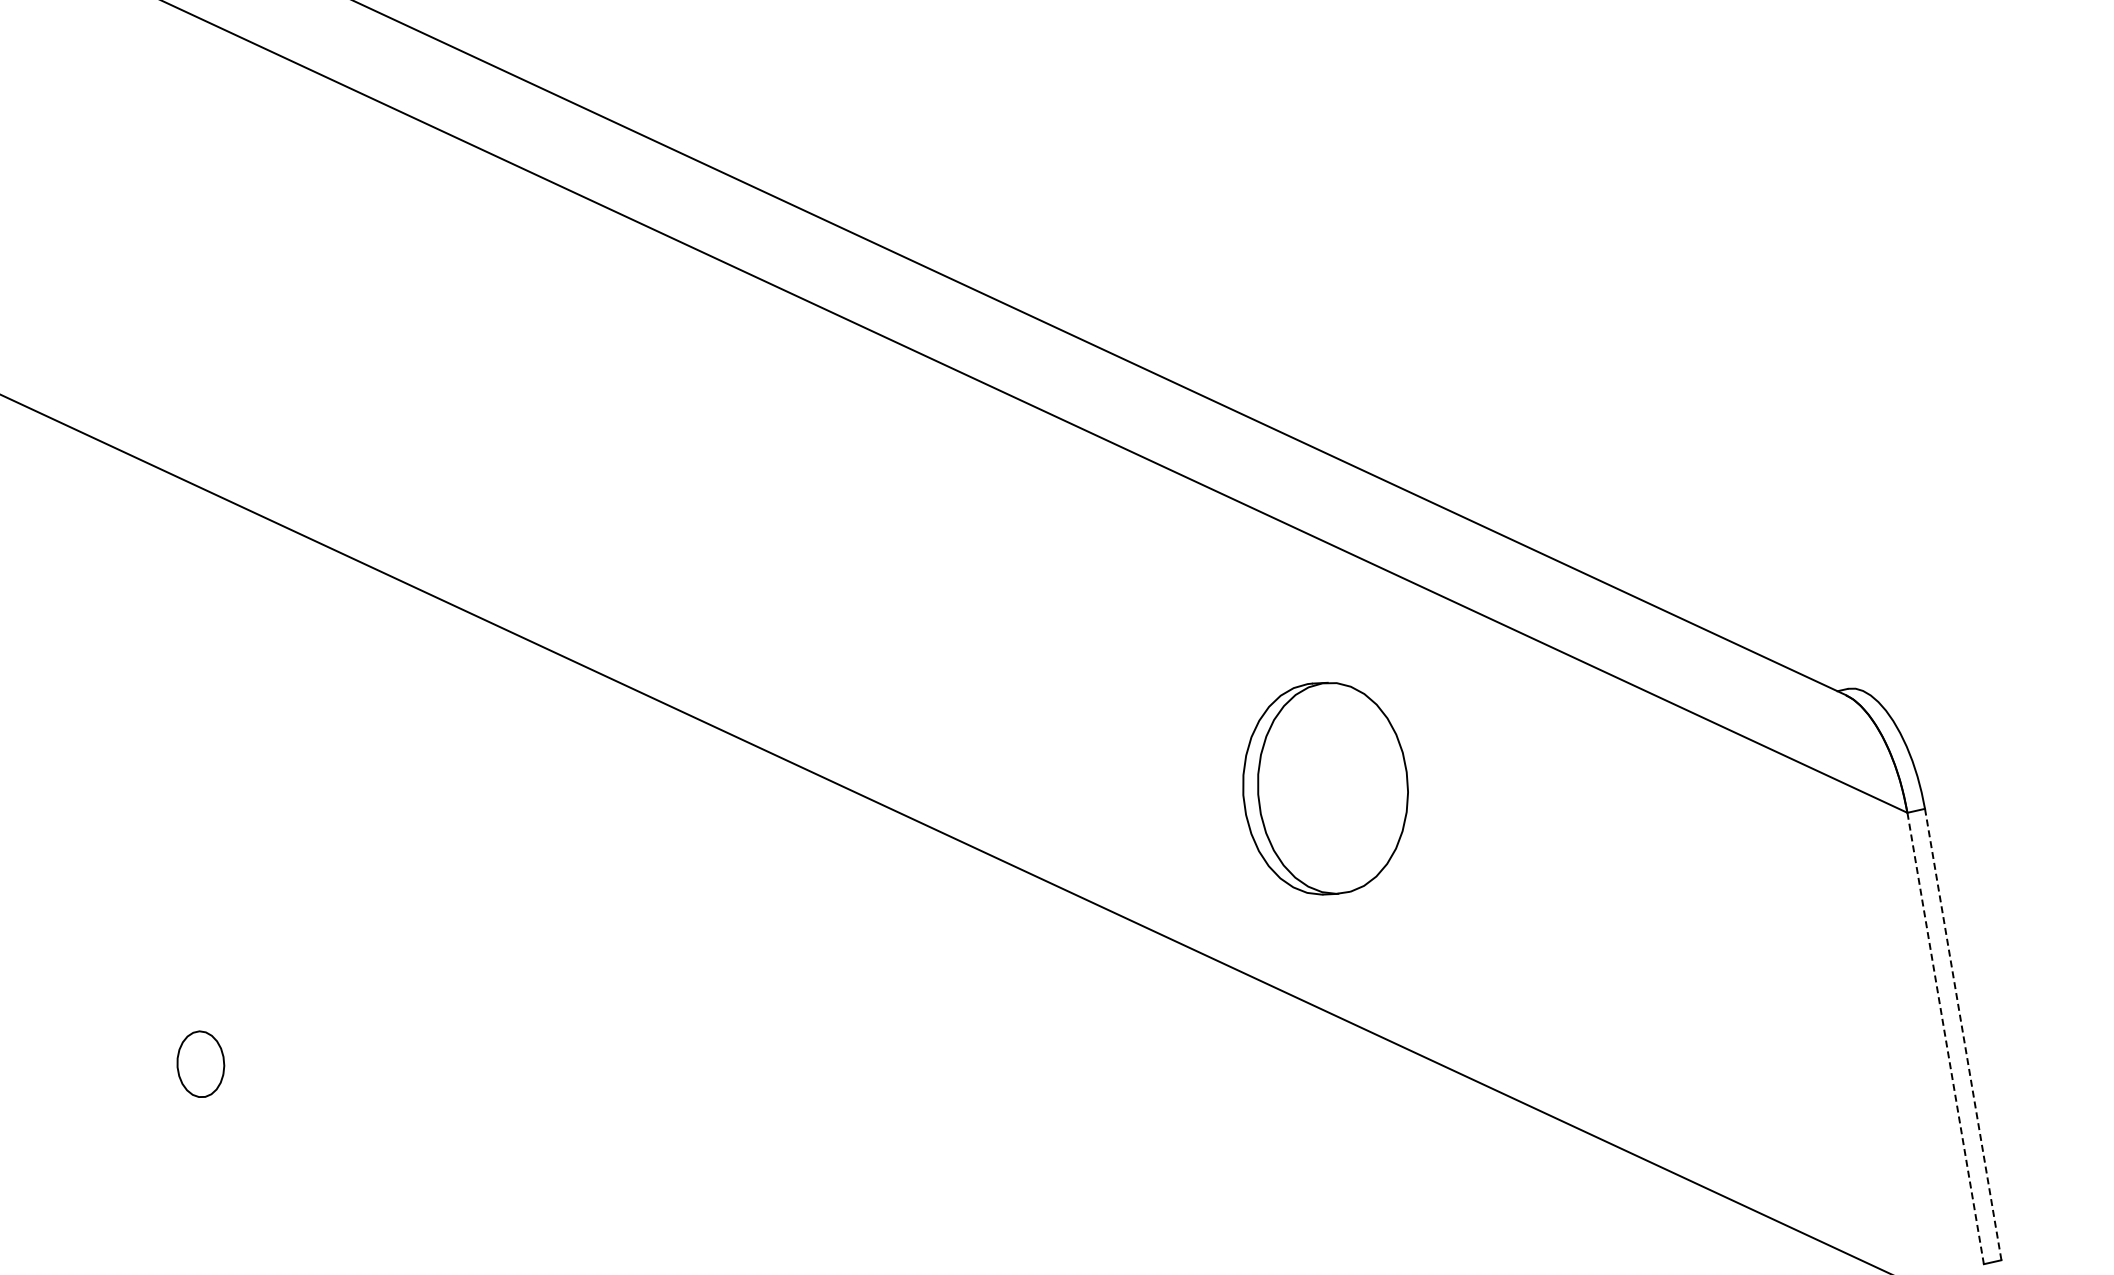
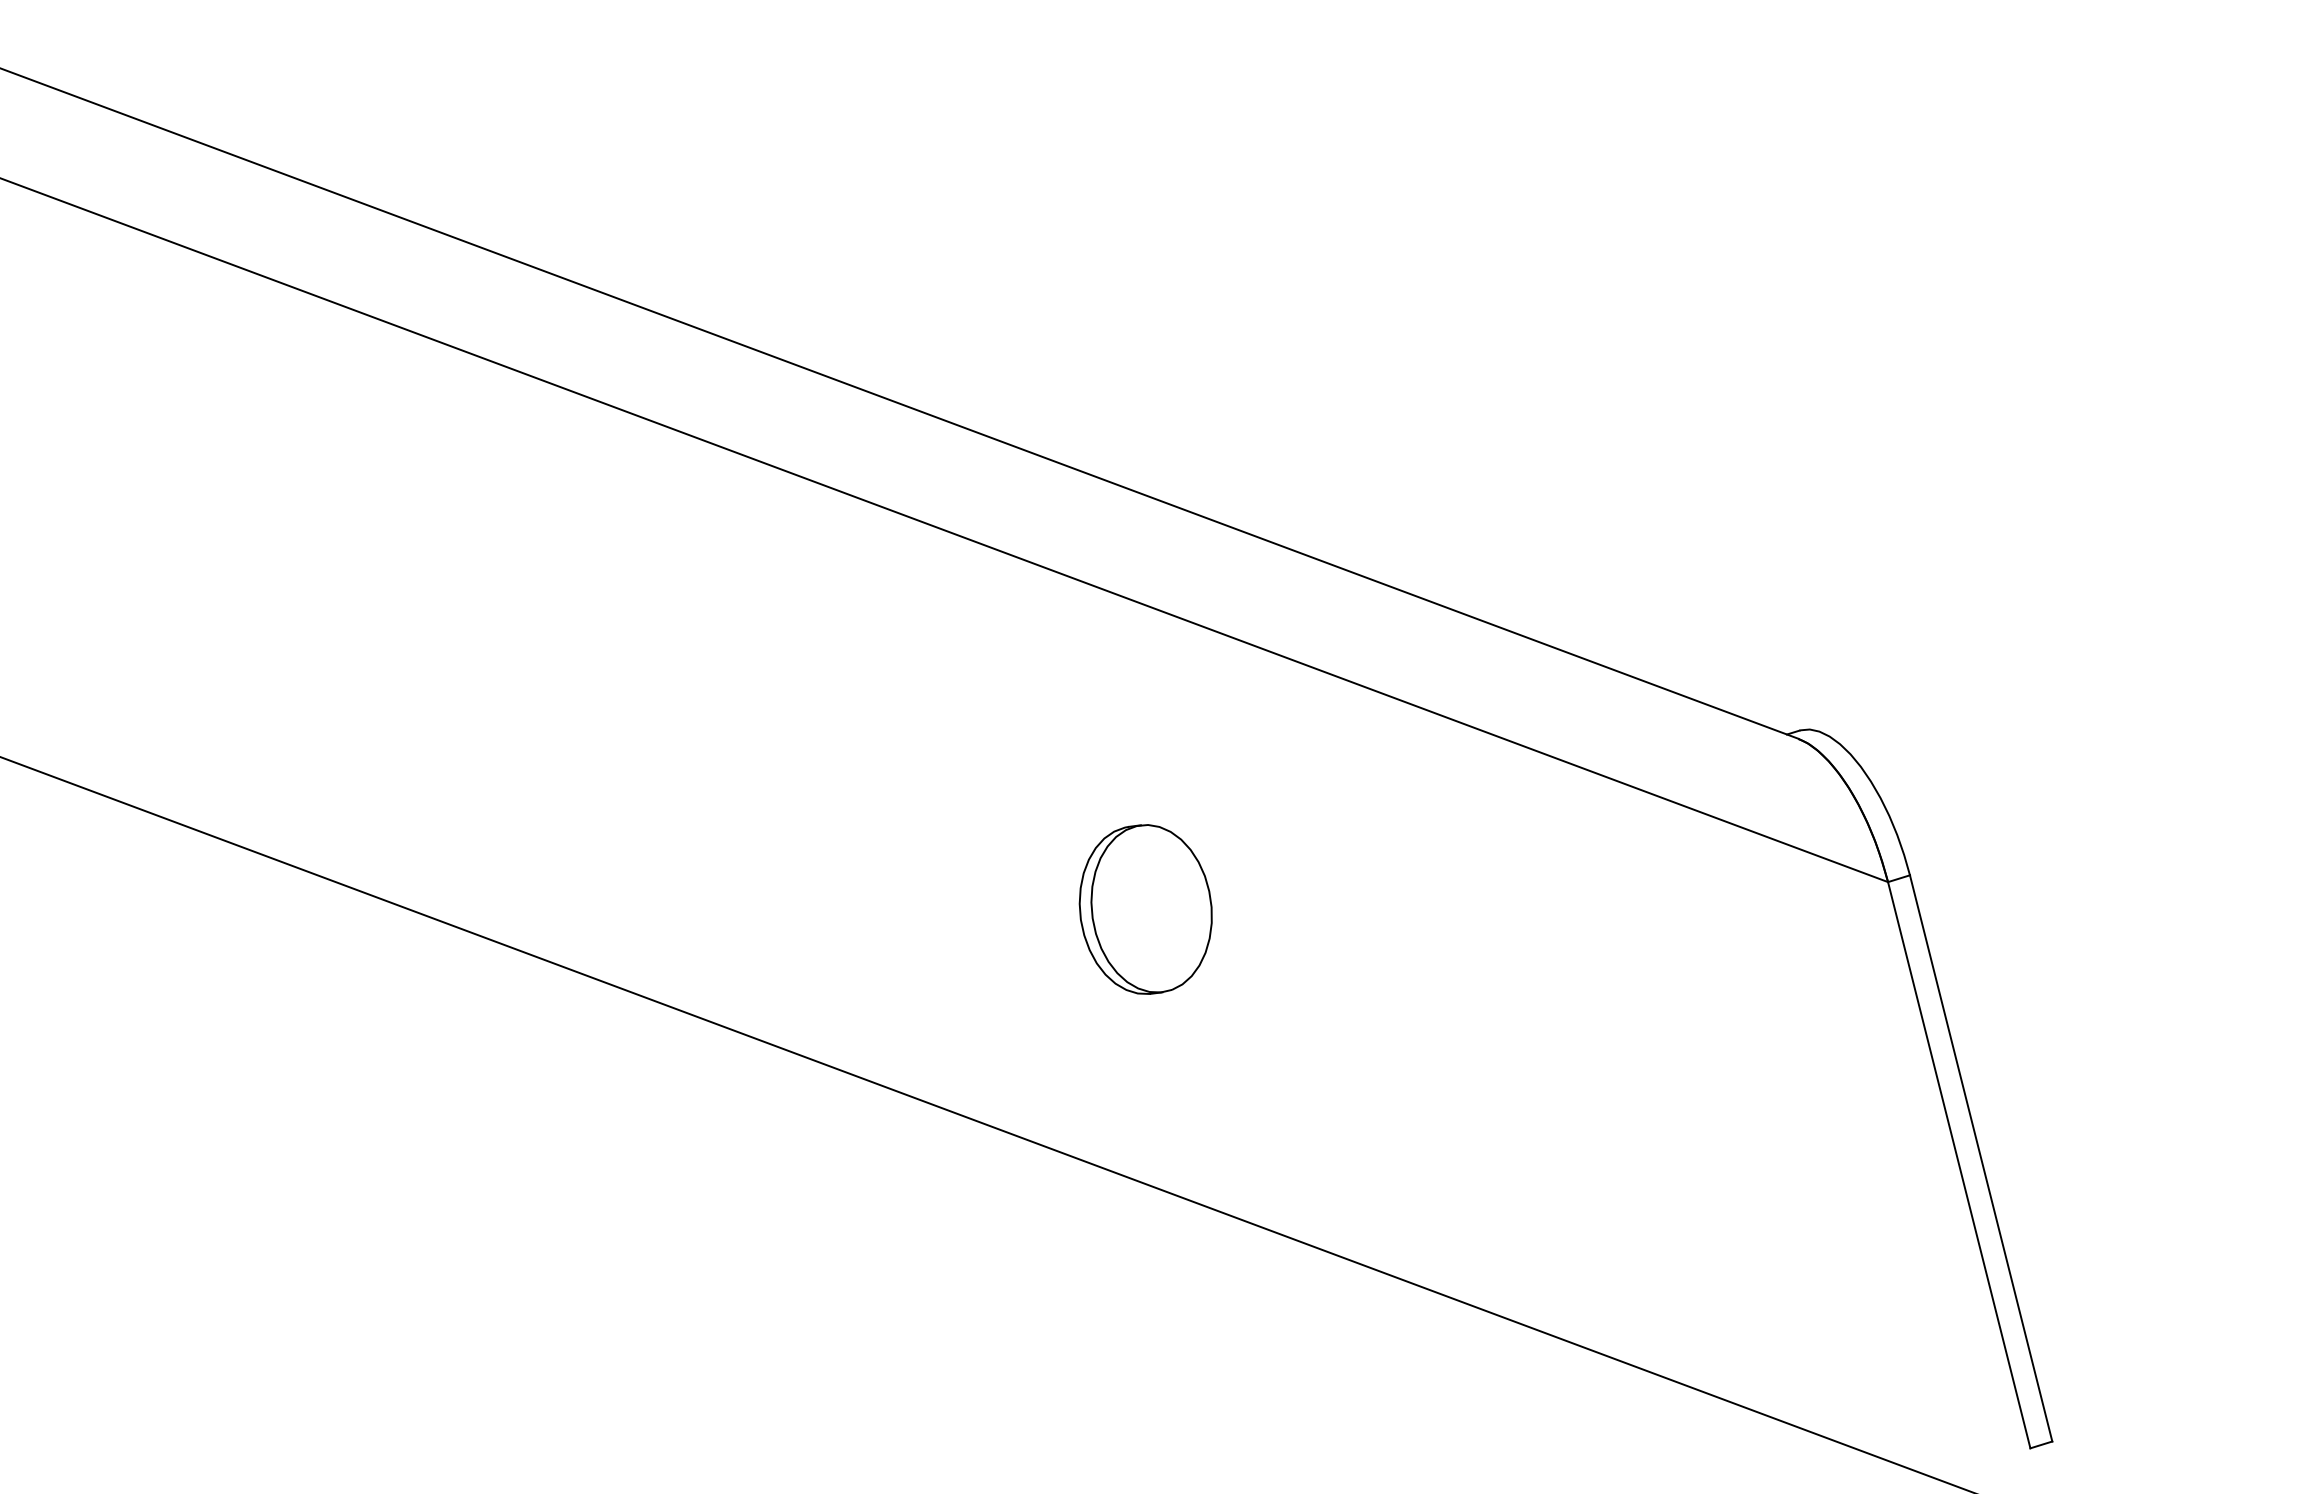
part: (1325, 788) -> (1145, 909), size x0.62
line: (1963, 1034) -> (1981, 1158), dashed -> solid
line: (1945, 1038) -> (1959, 1165), dashed -> solid

